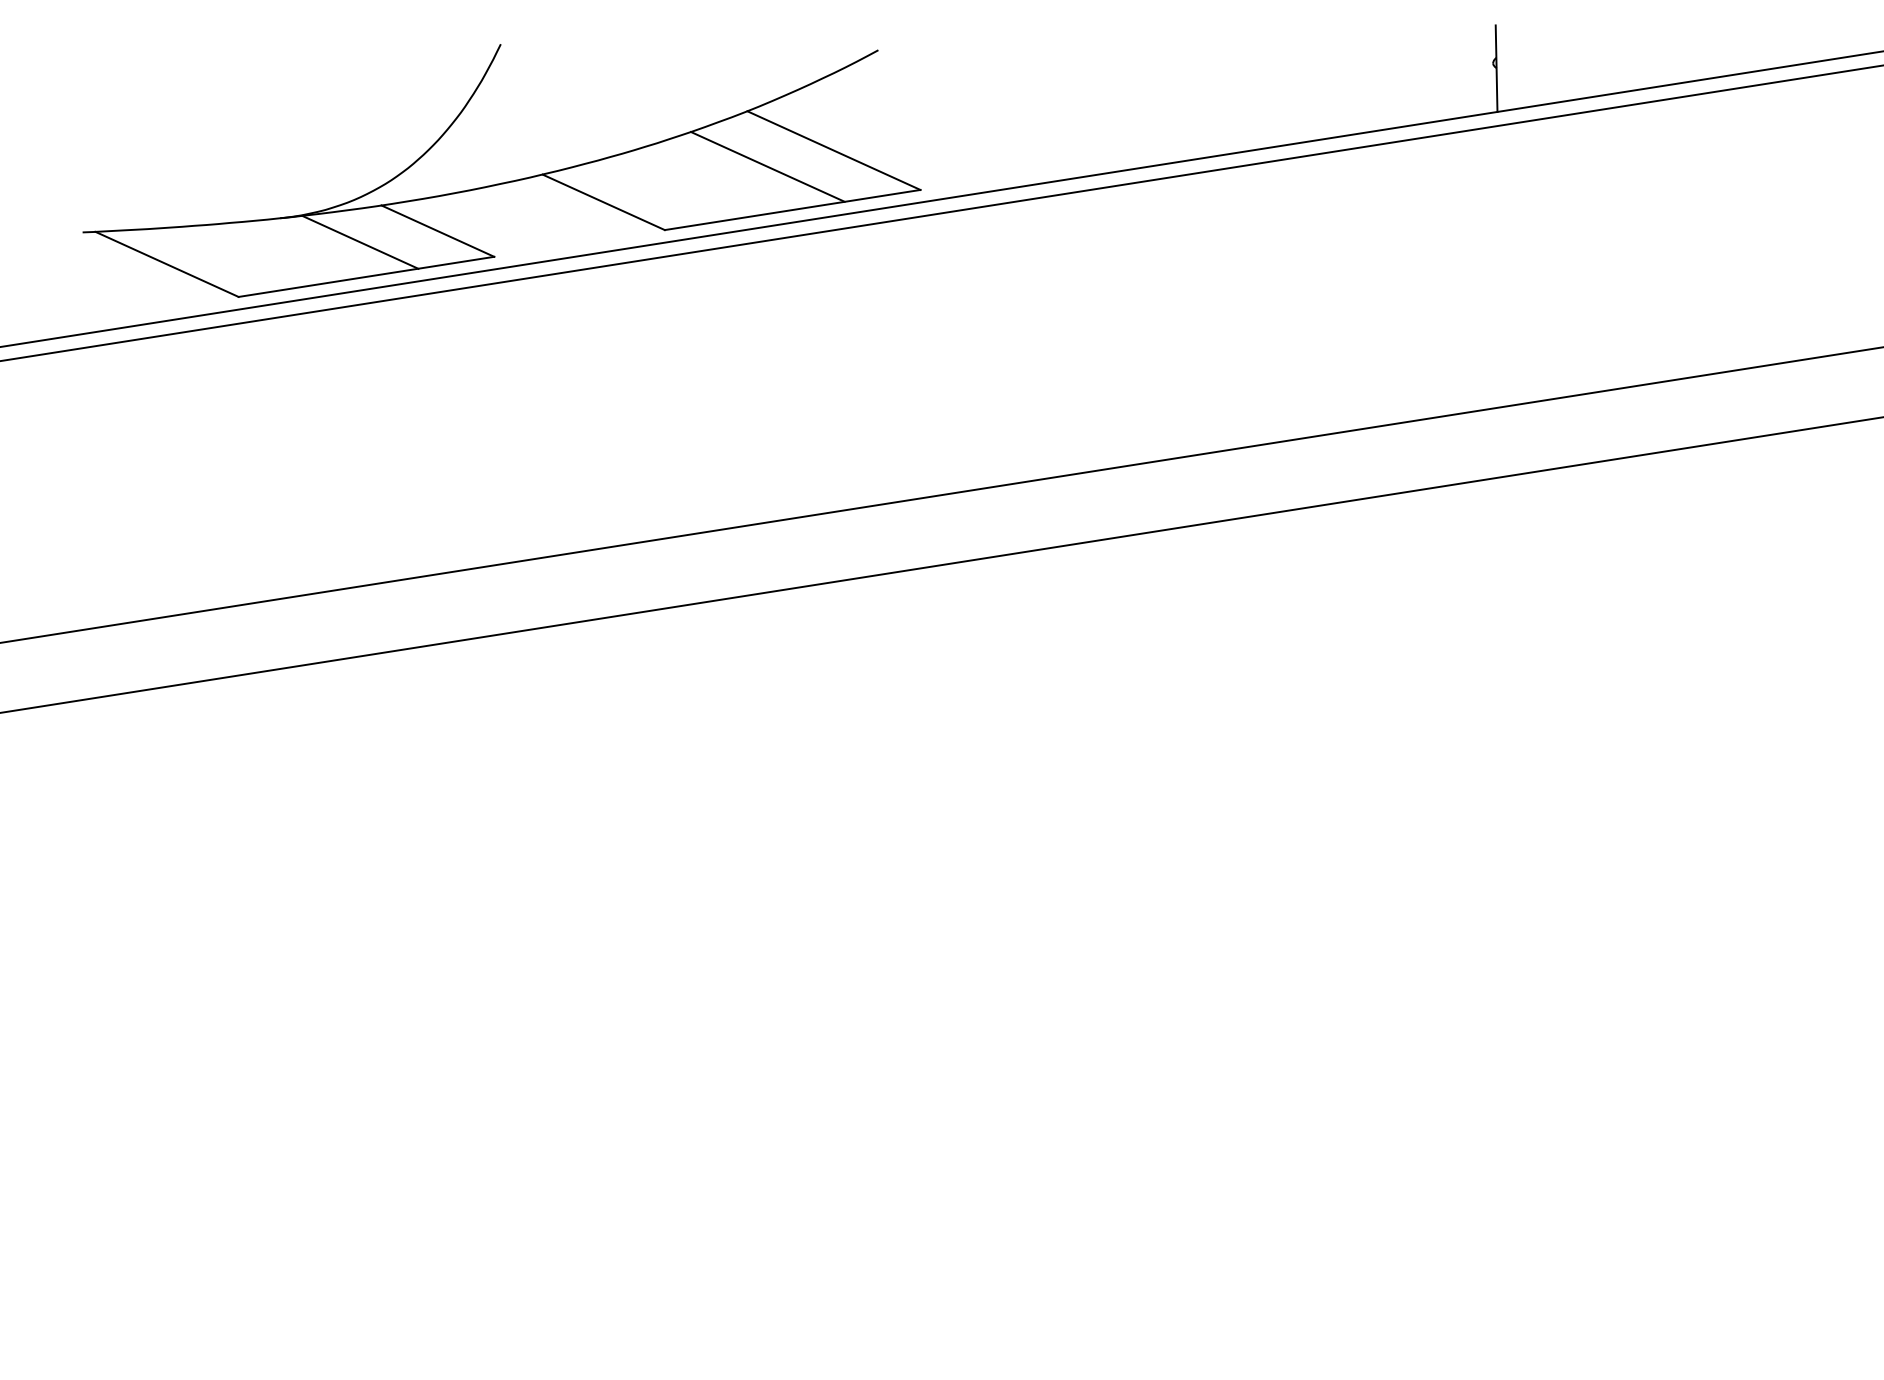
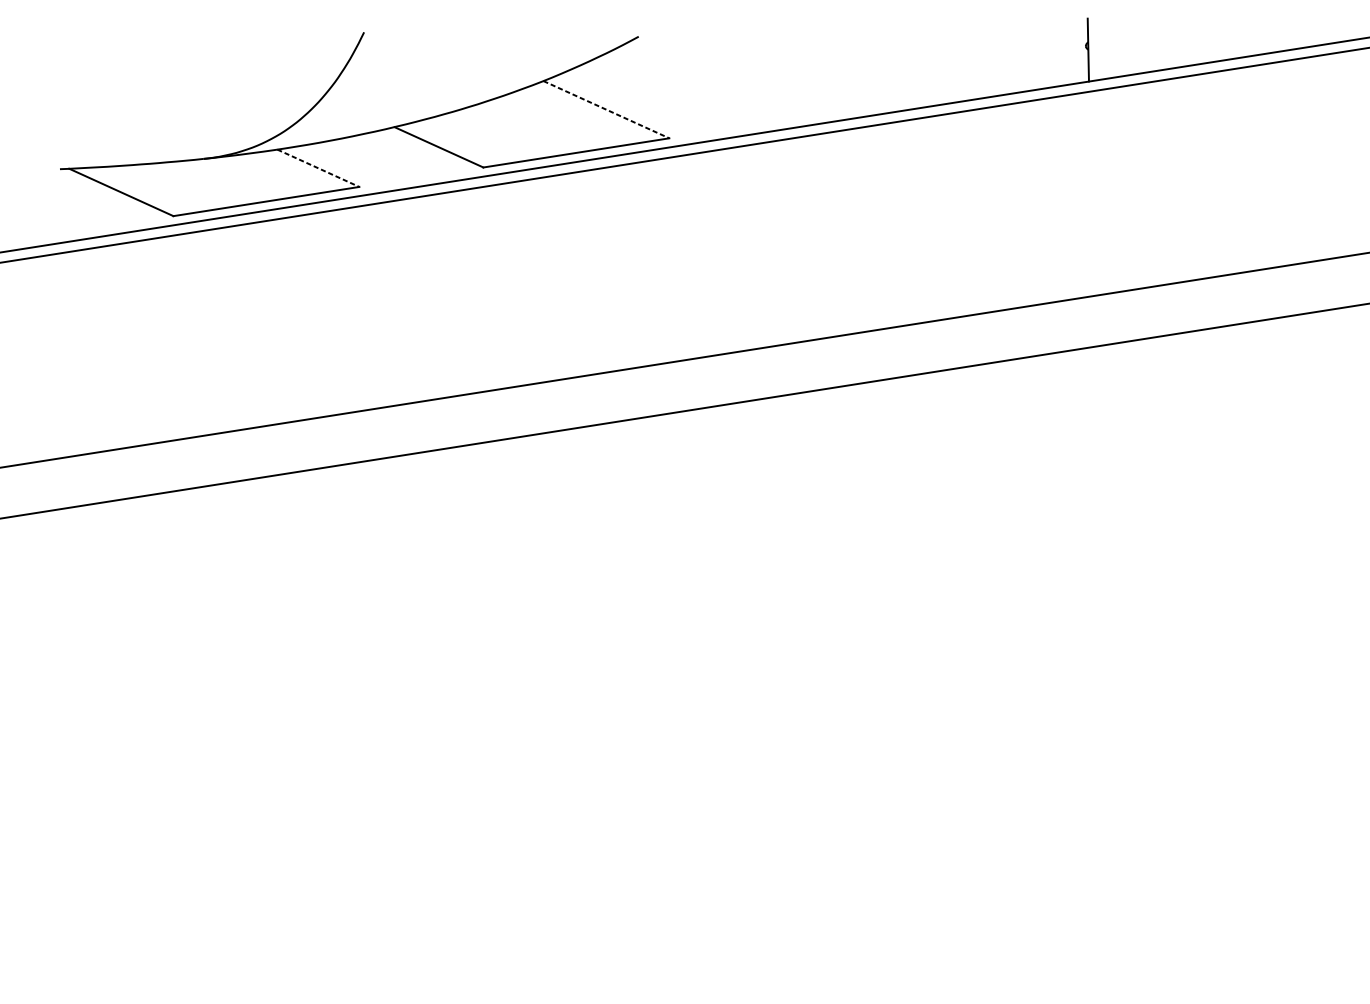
line: (834, 150) -> (606, 109), solid -> dashed
line: (767, 166) -> (558, 121), removed
line: (437, 231) -> (318, 168), solid -> dashed
line: (360, 241) -> (262, 175), removed

